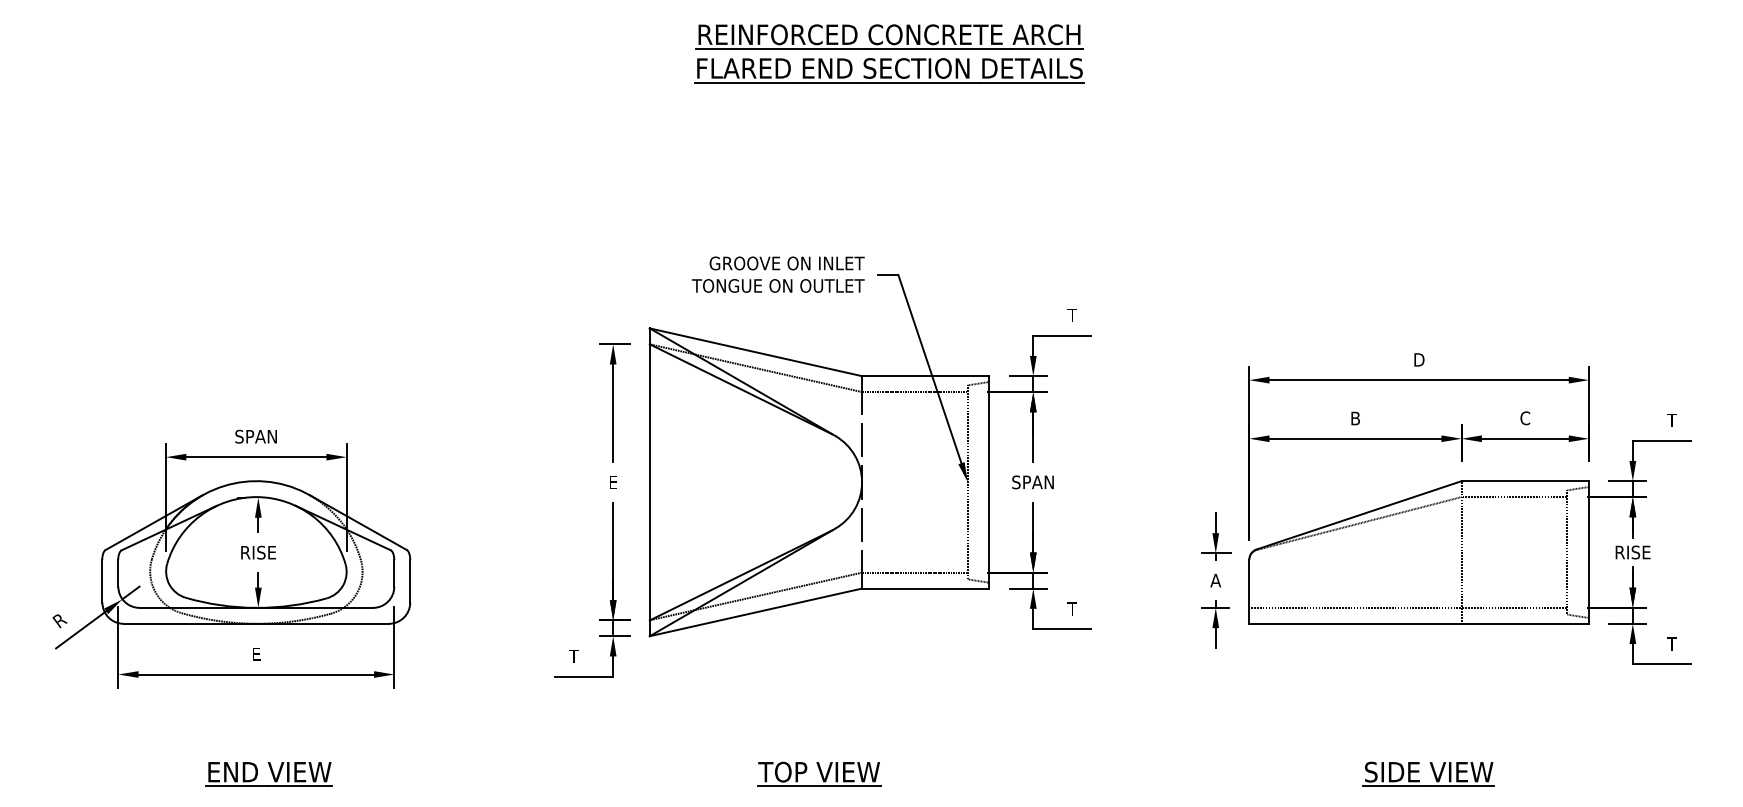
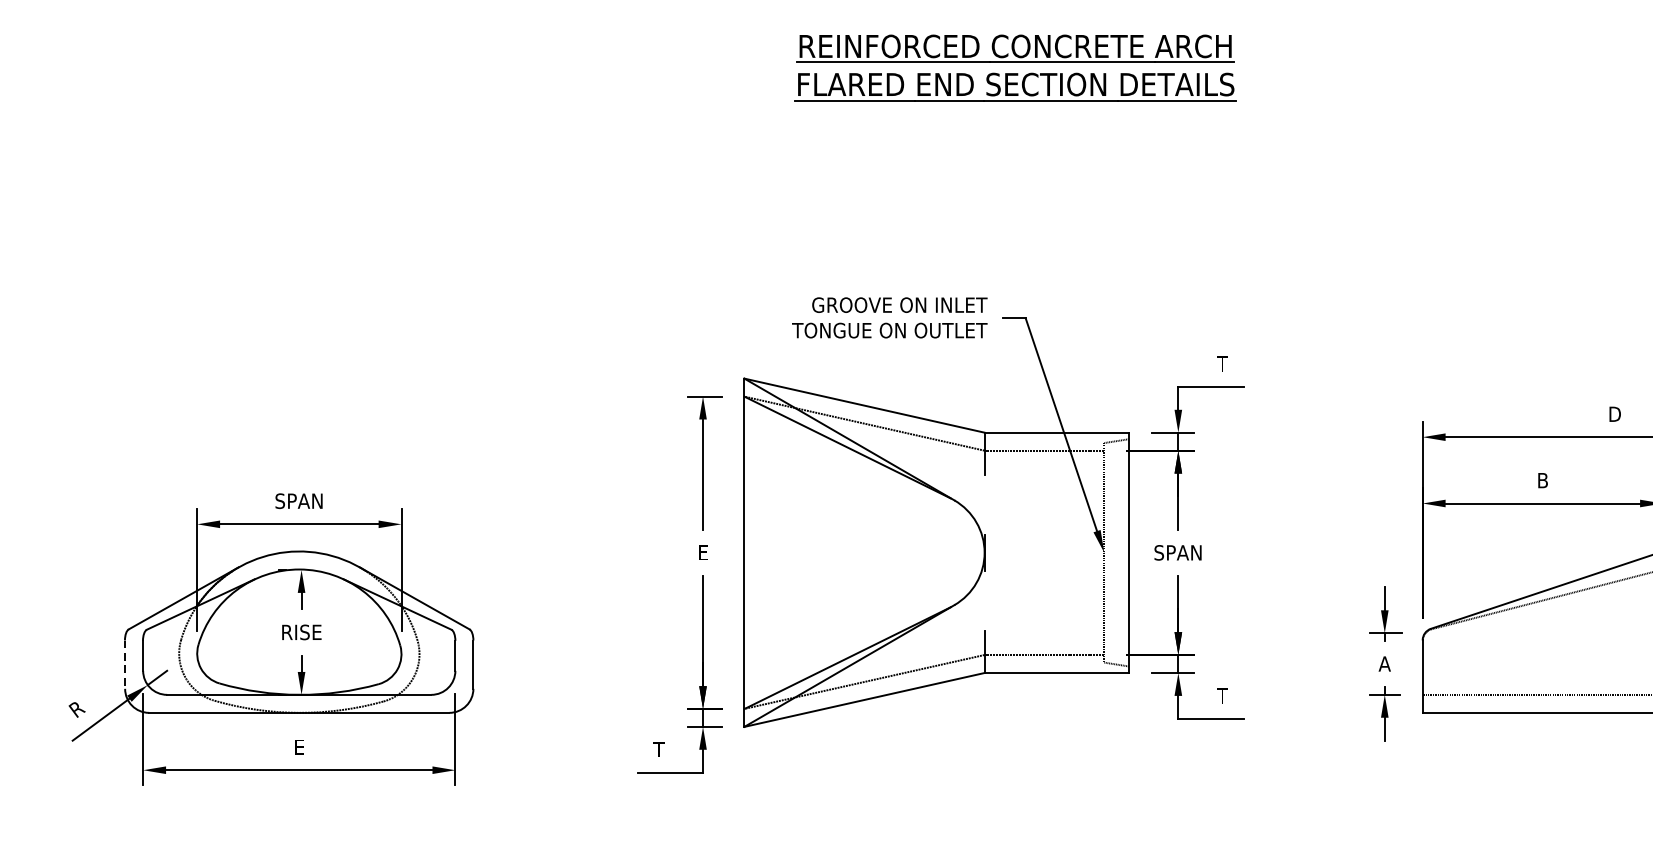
line: (862, 439) -> (985, 504), removed
line: (862, 524) -> (985, 600), removed
line: (102, 581) -> (125, 664), solid -> dashed

